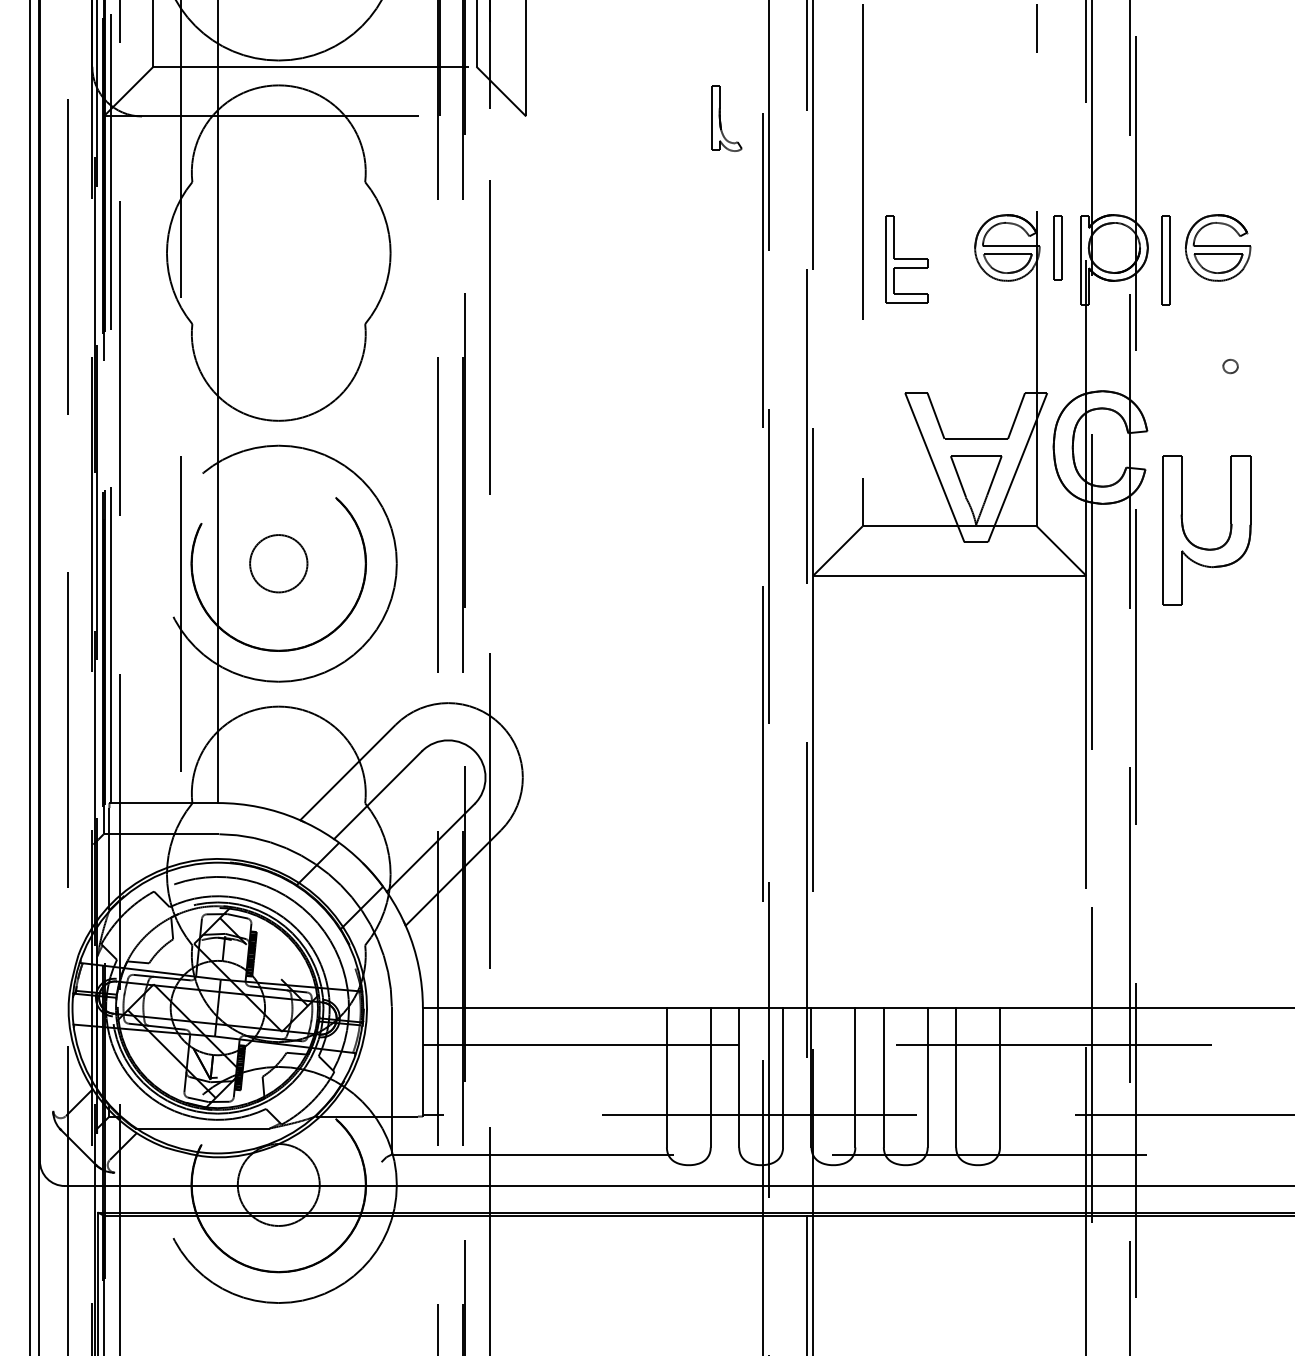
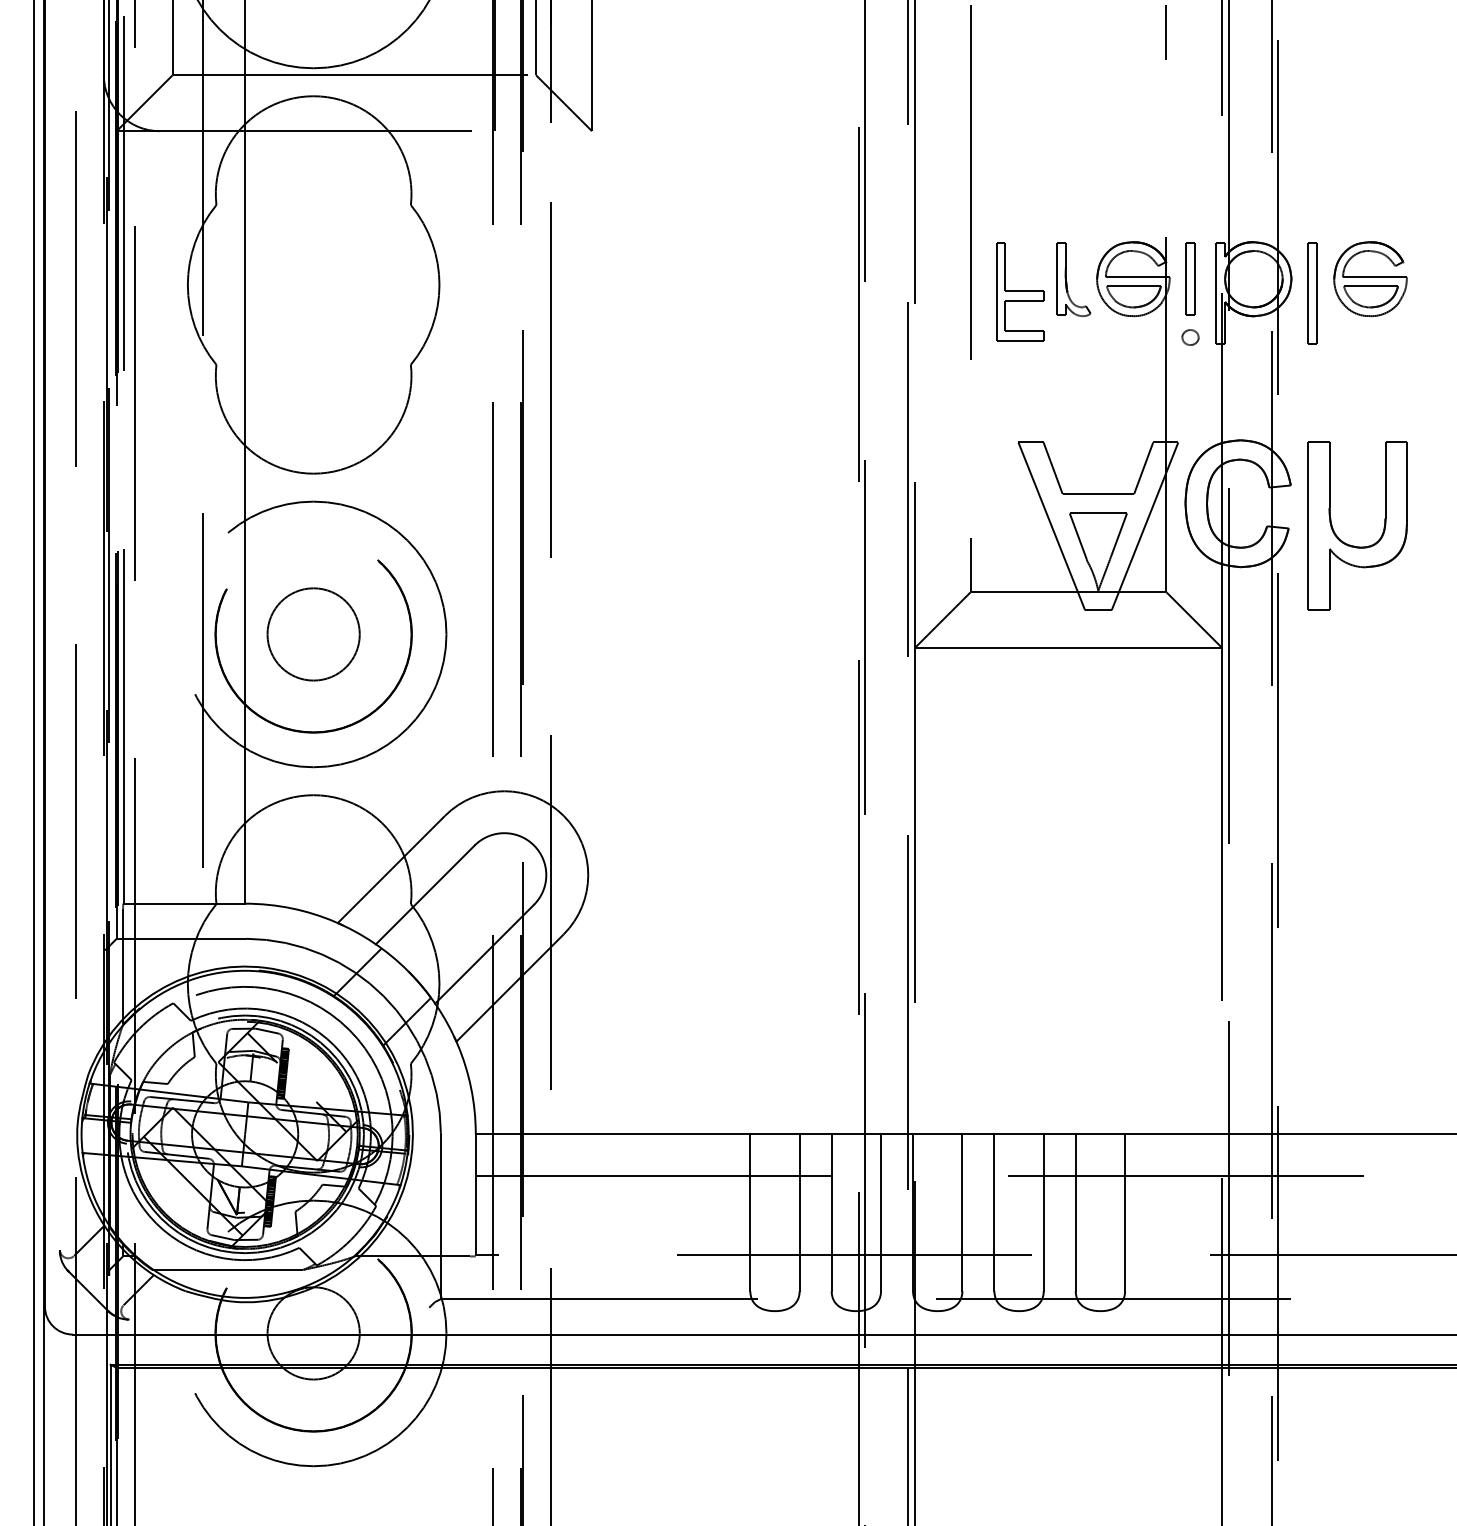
part: (721, 120) -> (1067, 281), moved
part: (1230, 366) -> (1190, 337), moved
part: (1203, 547) -> (1354, 545), moved
circle: (278, 563) -> (313, 634), size x1.43

